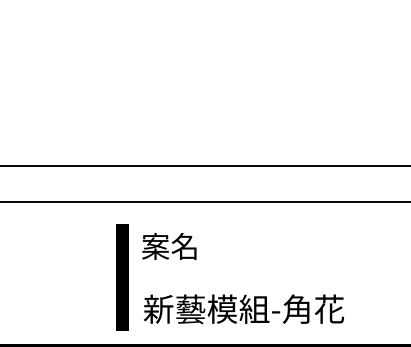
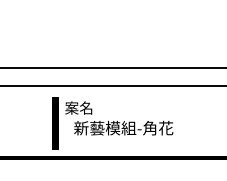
text: (243, 309) -> (123, 128), moved

